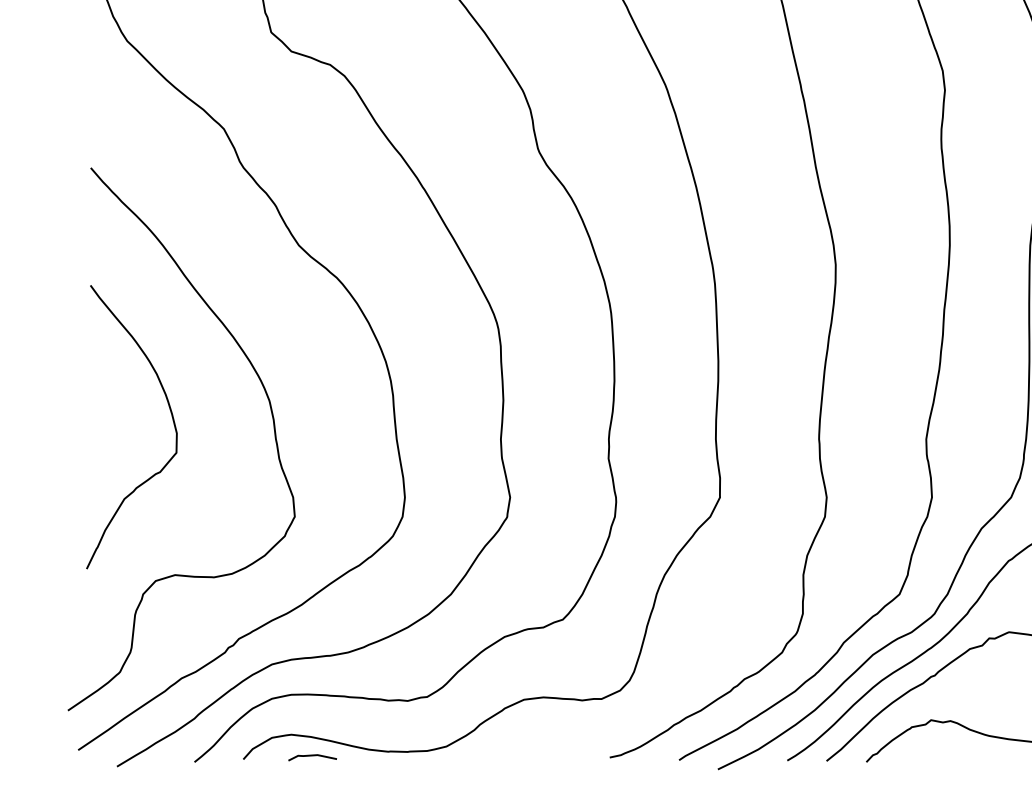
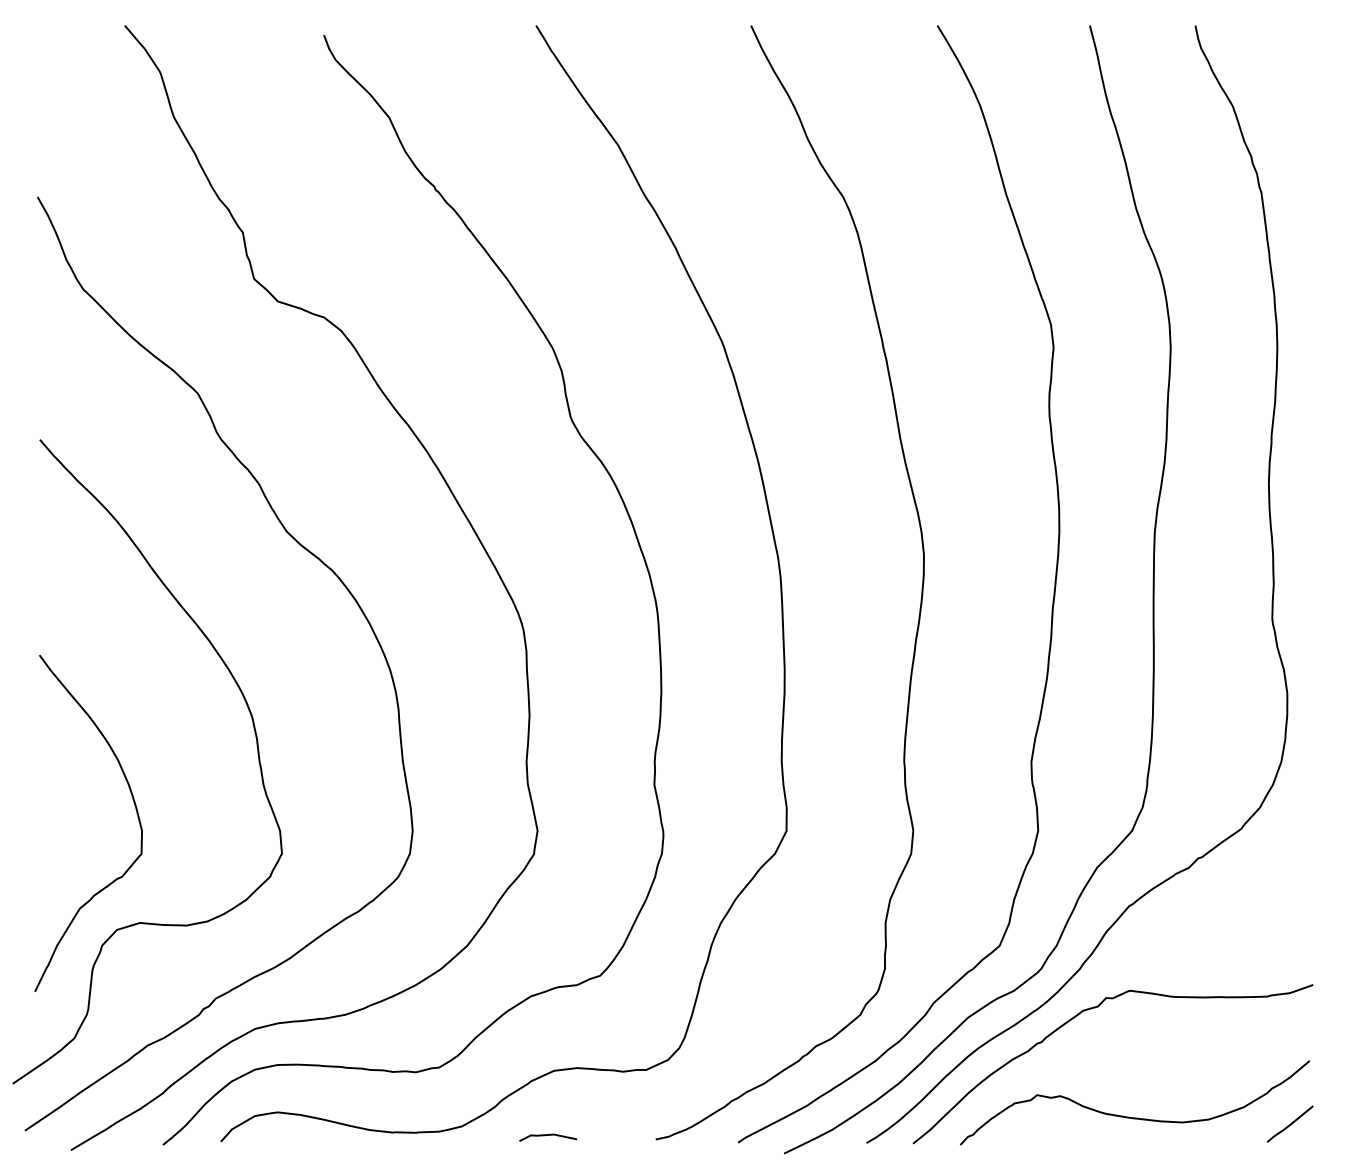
curve: (171, 415) -> (135, 809), moved
line: (312, 755) -> (548, 1135), moved

